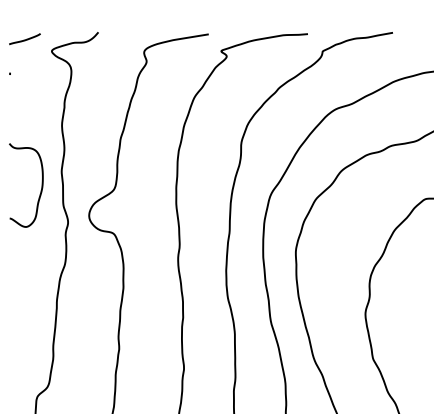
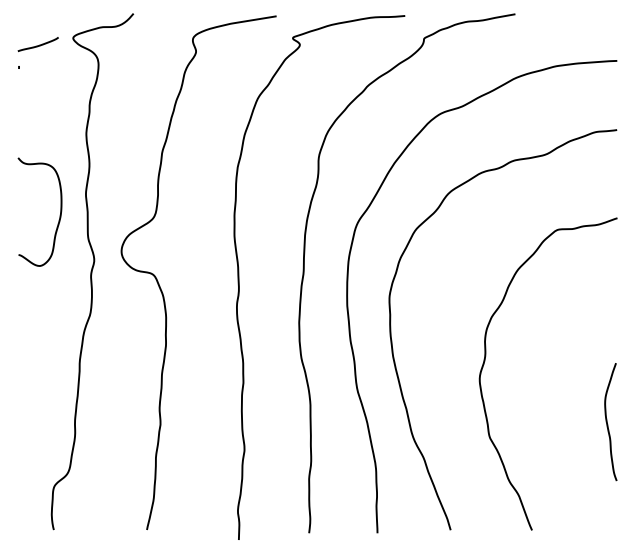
curve: (24, 39) -> (37, 45), moved

